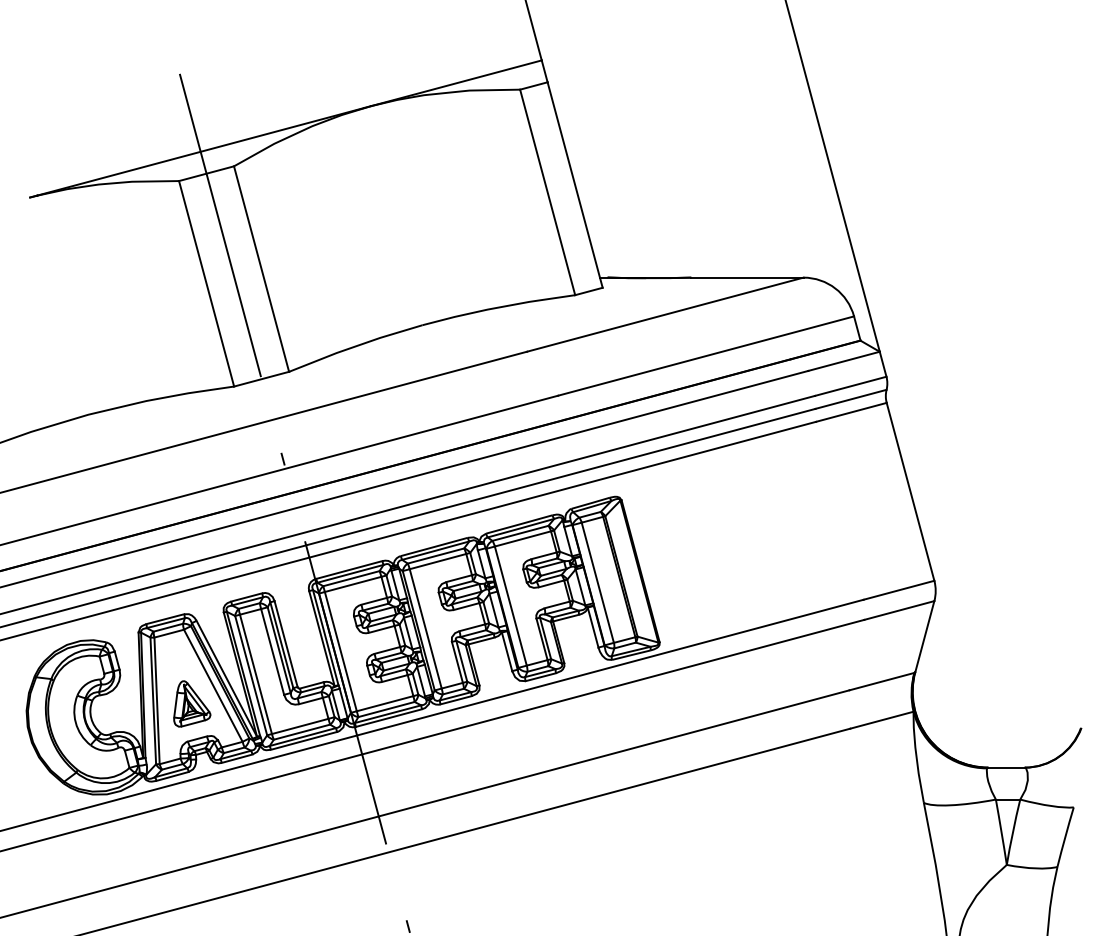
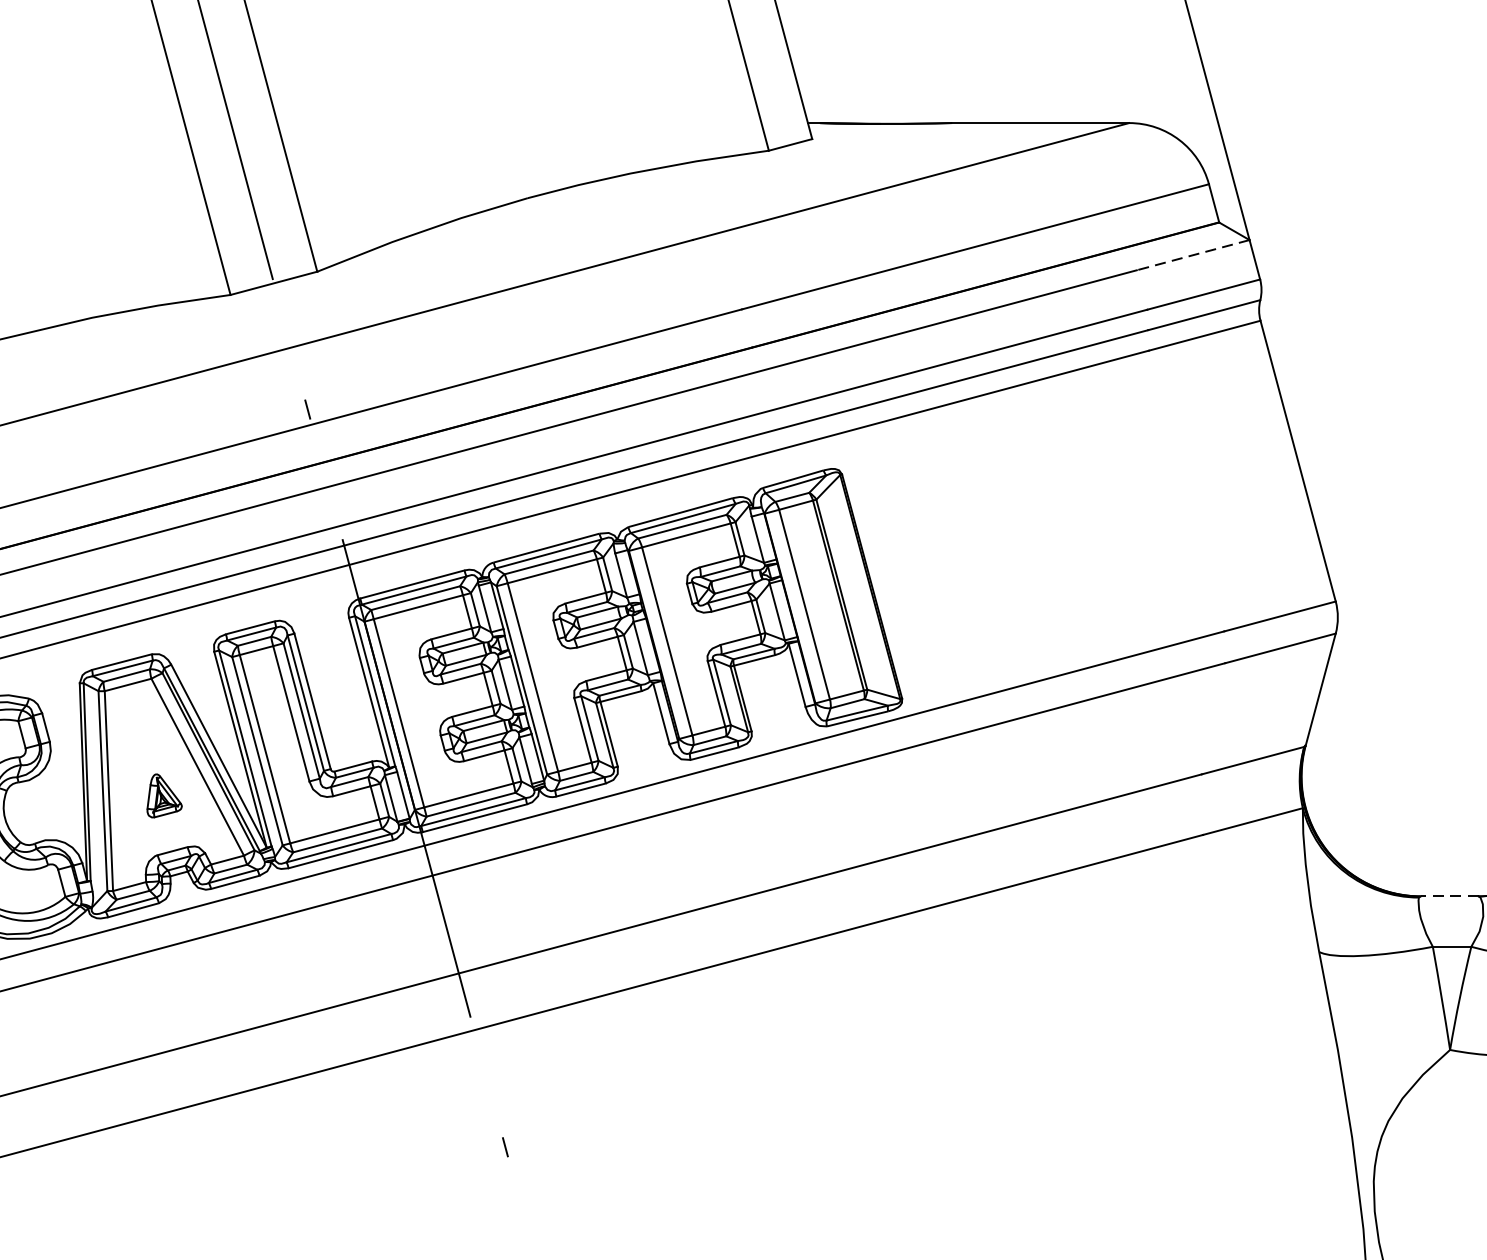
line: (844, 361) -> (1193, 255), solid -> dashed
part: (192, 703) -> (164, 795), size x0.6
line: (1006, 767) -> (1449, 896), solid -> dashed

